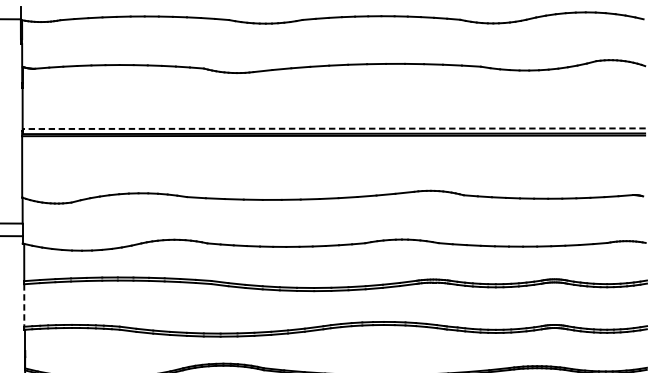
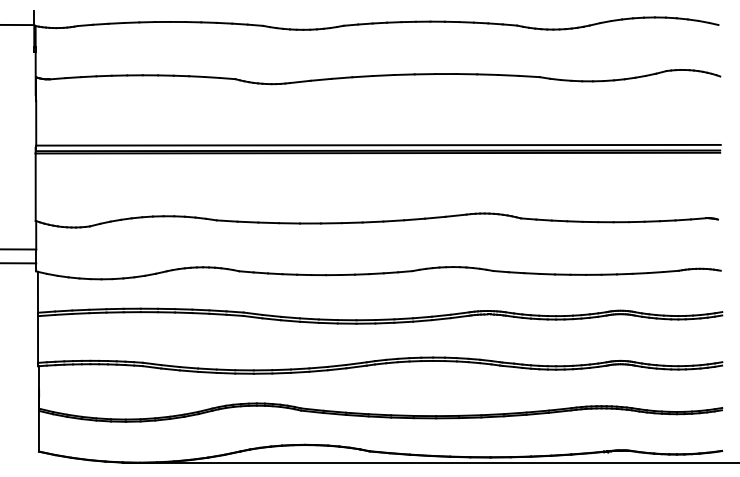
line: (334, 128) -> (378, 145), dashed -> solid
line: (24, 306) -> (38, 340), dashed -> solid

